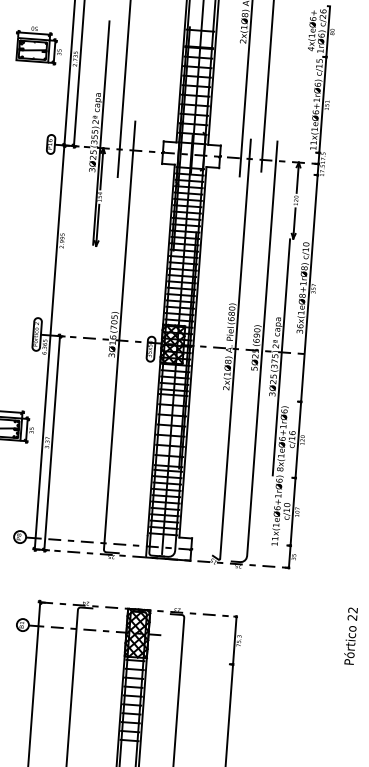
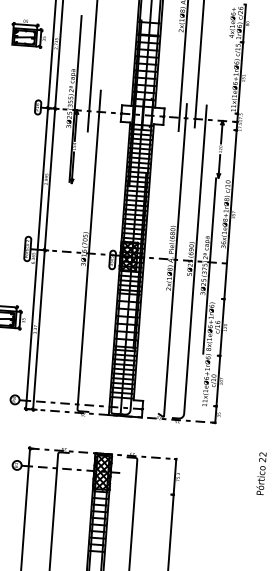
line: (66, 241) -> (49, 179), added

